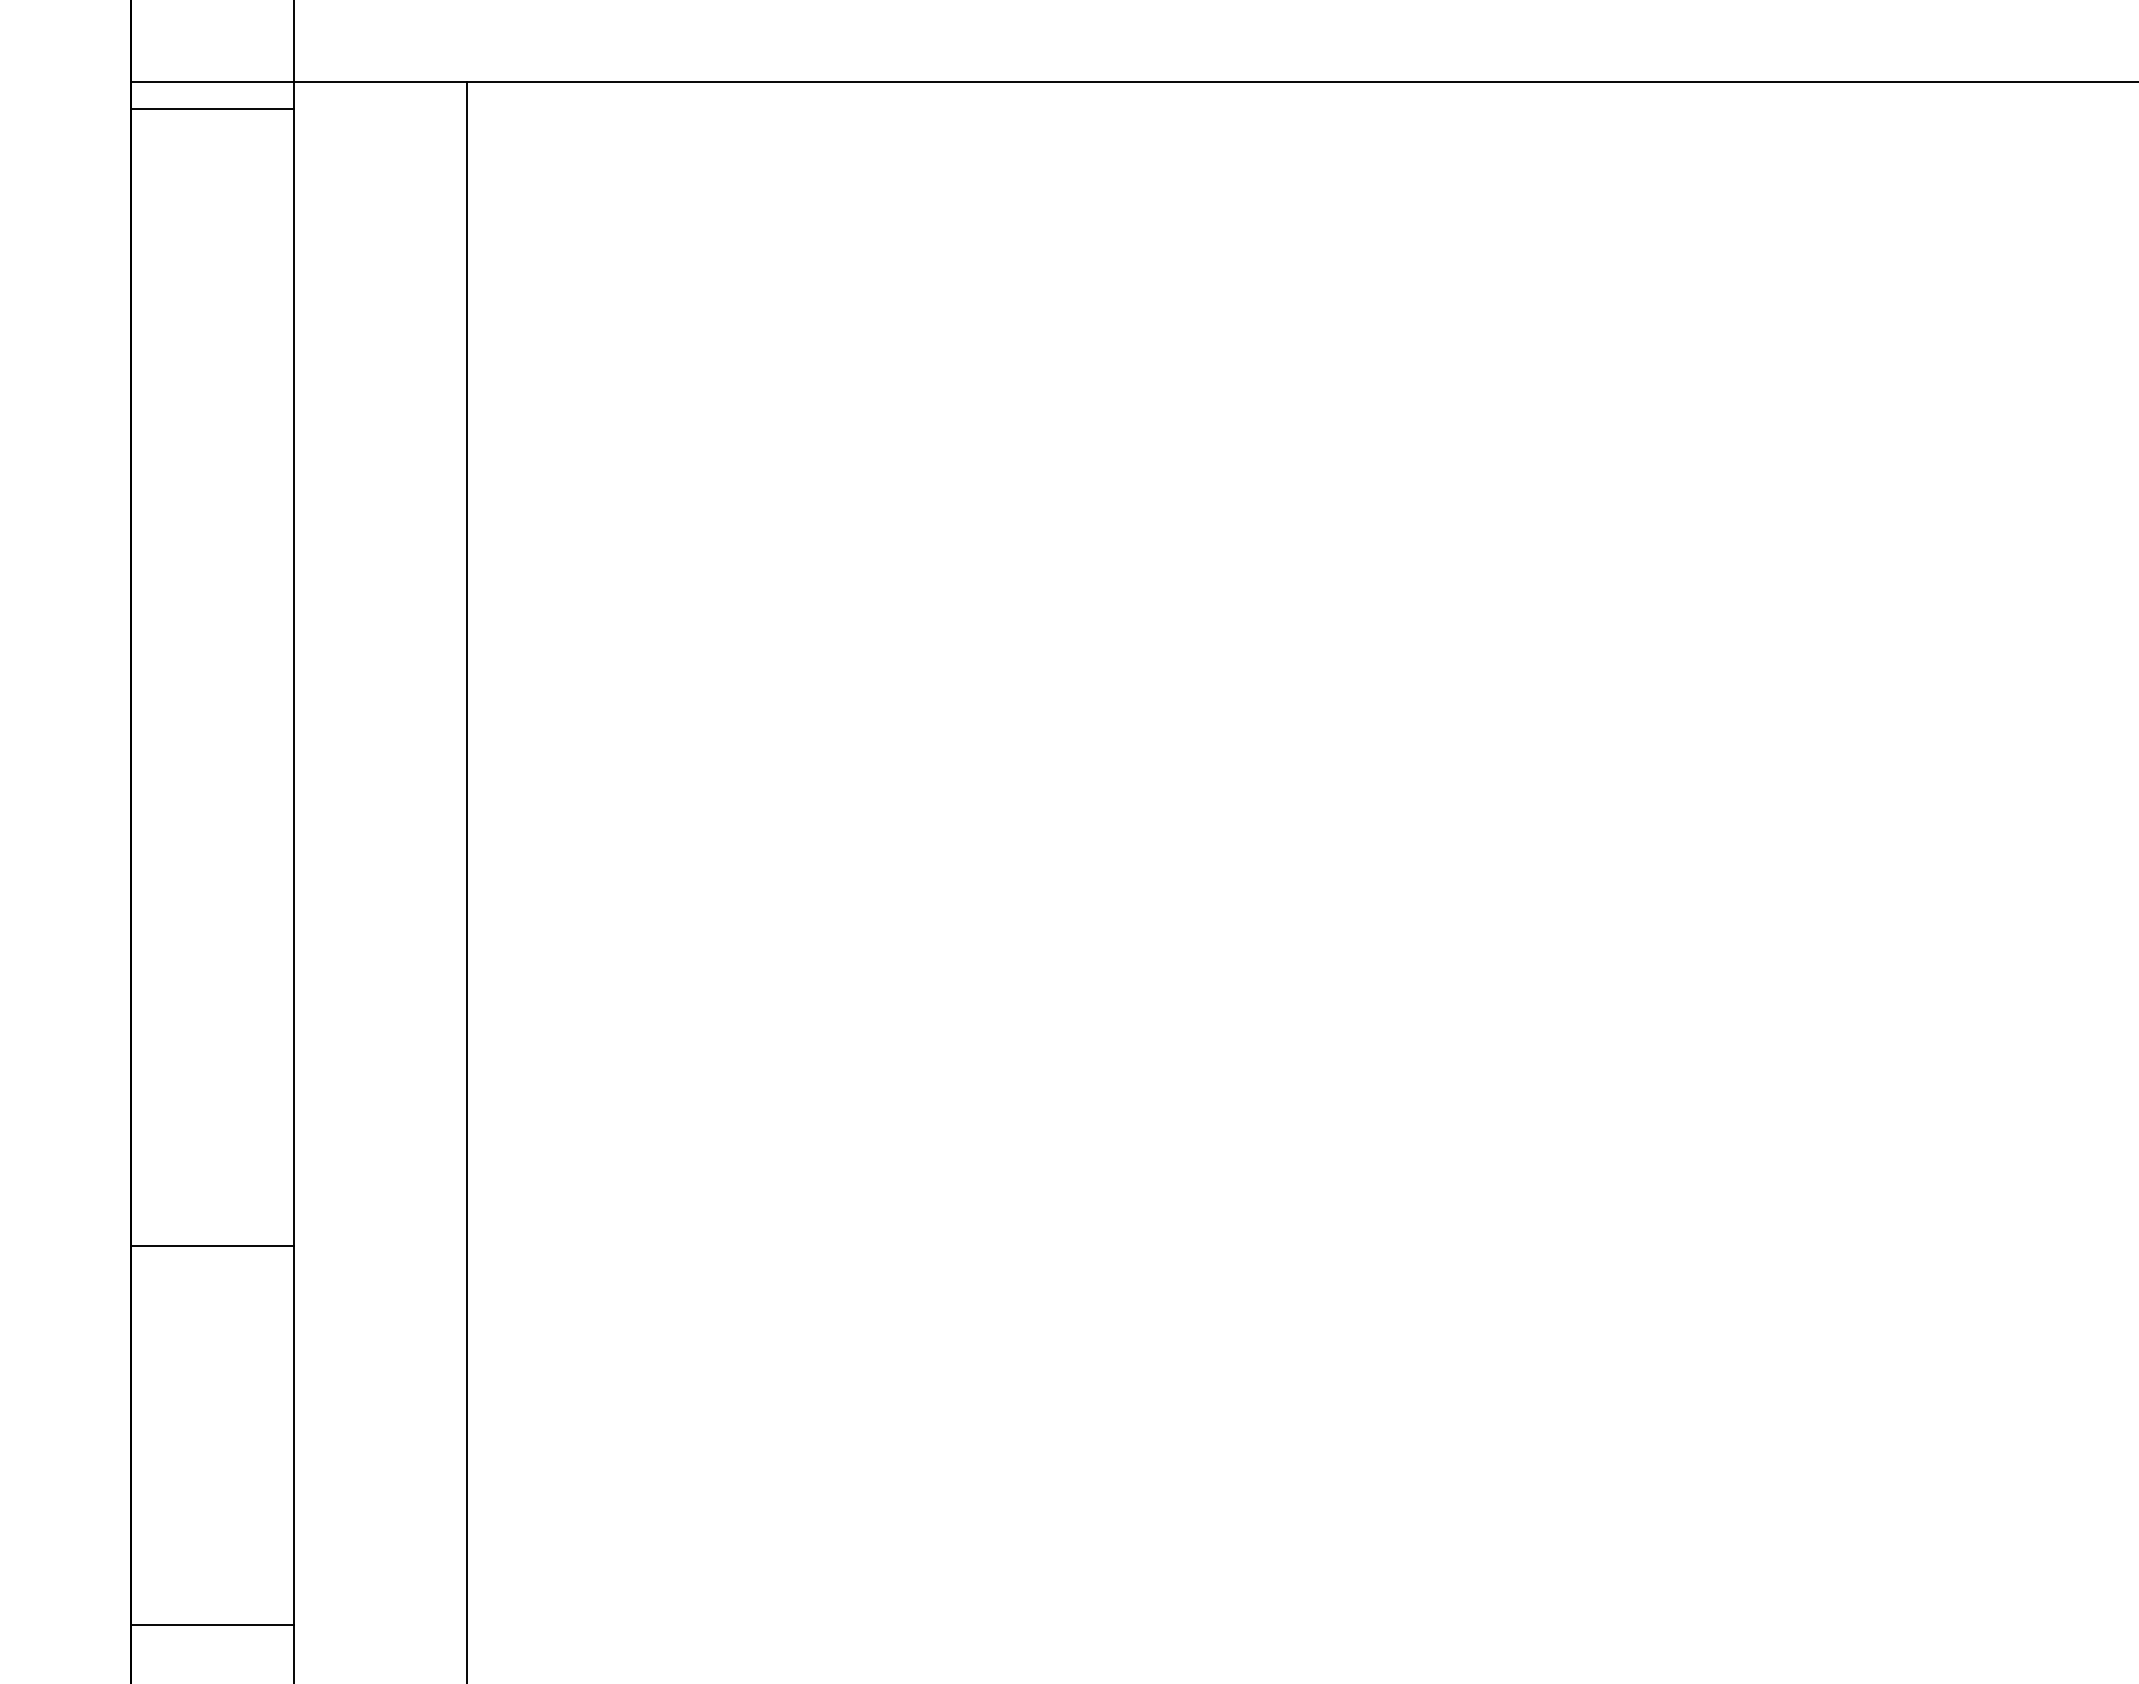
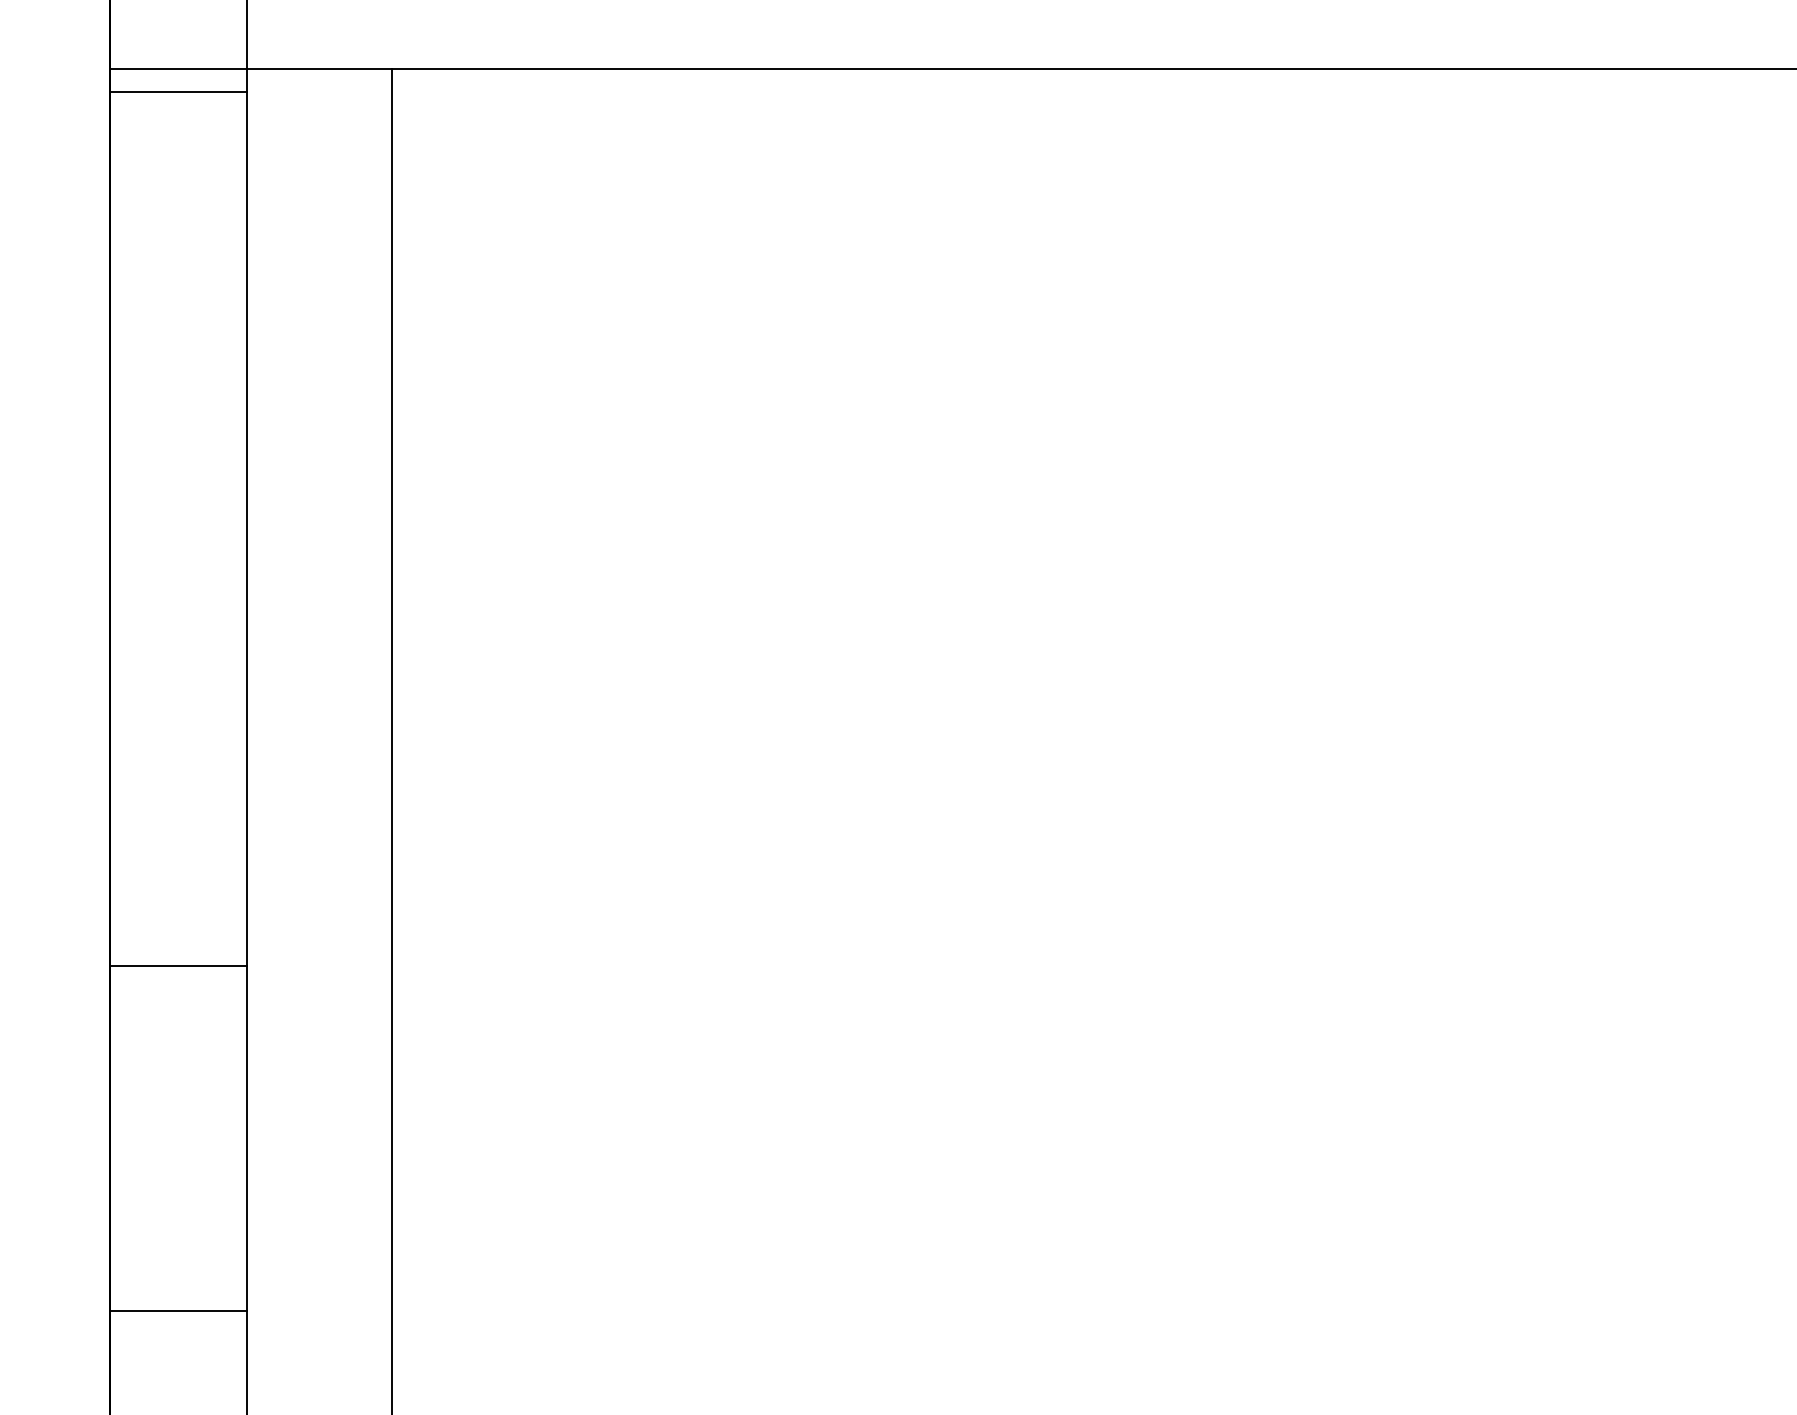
line: (212, 1246) -> (178, 966), moved
line: (212, 1625) -> (178, 1311), moved

